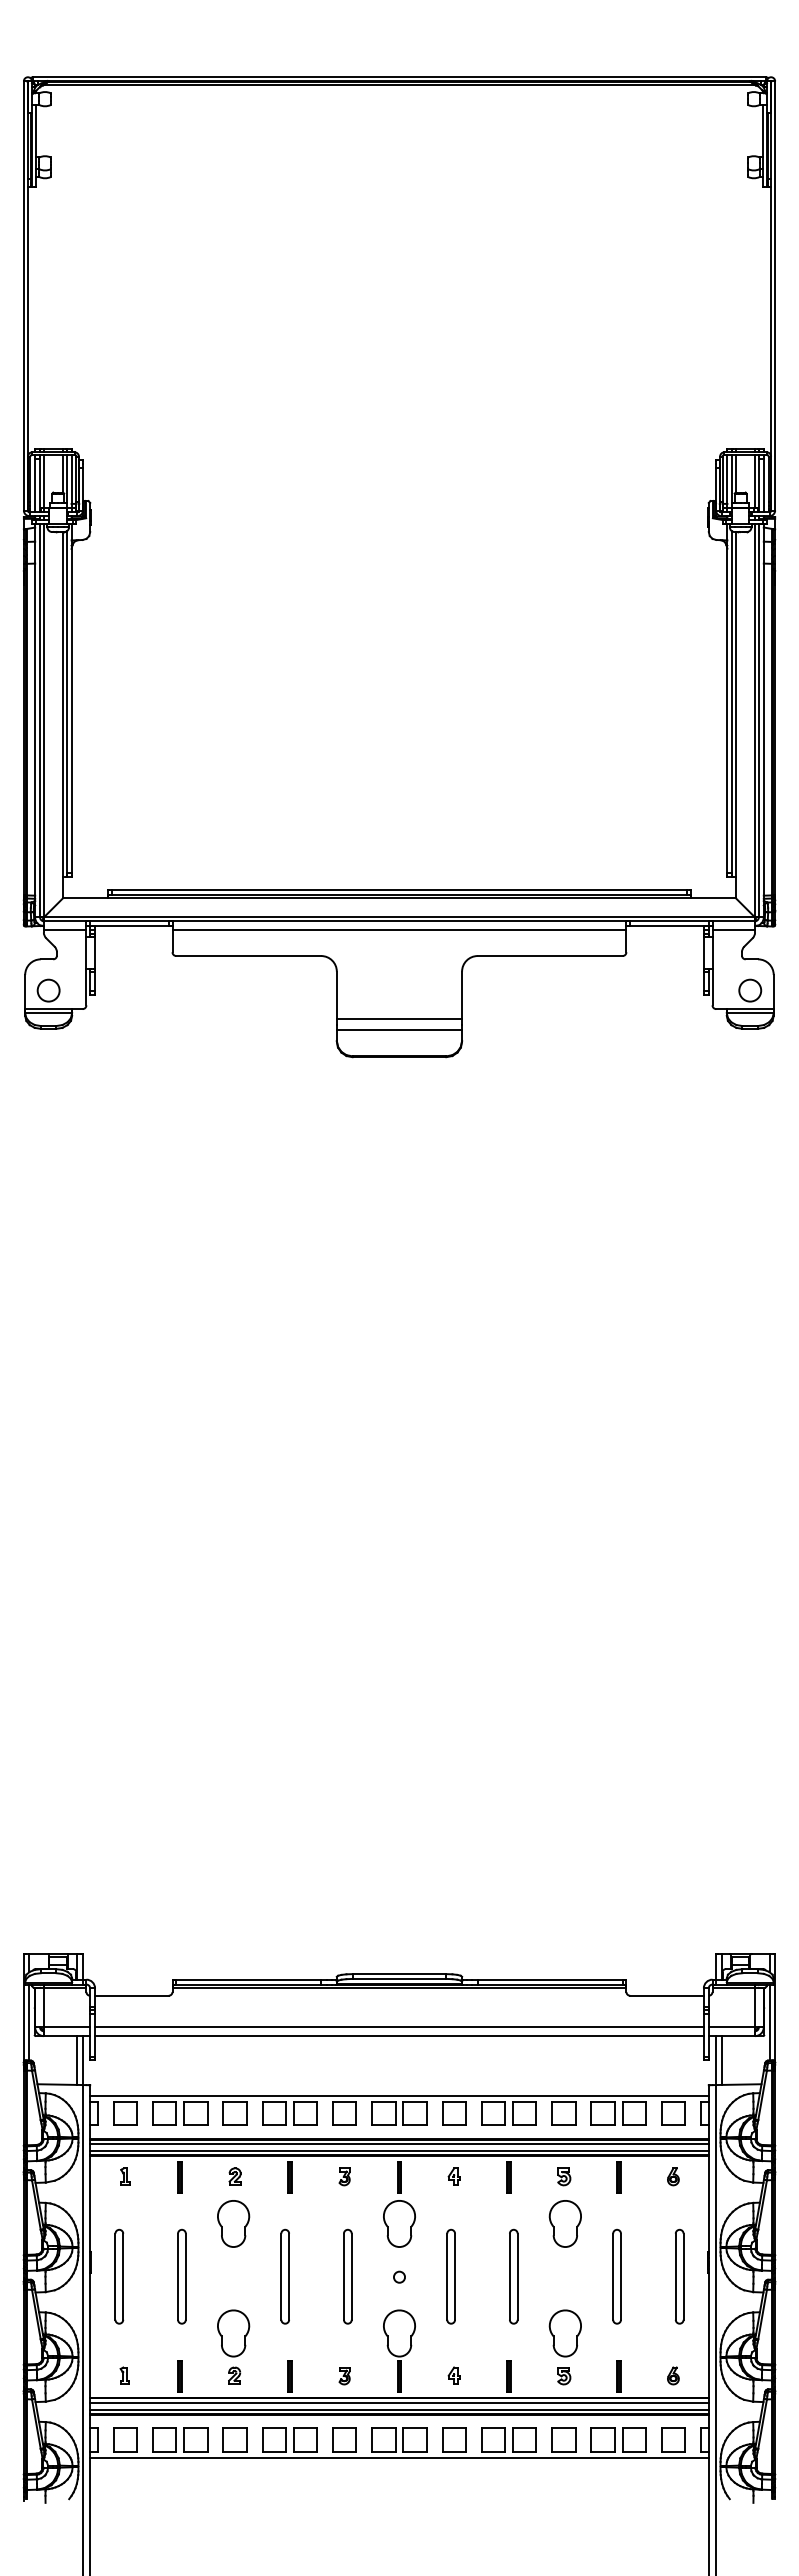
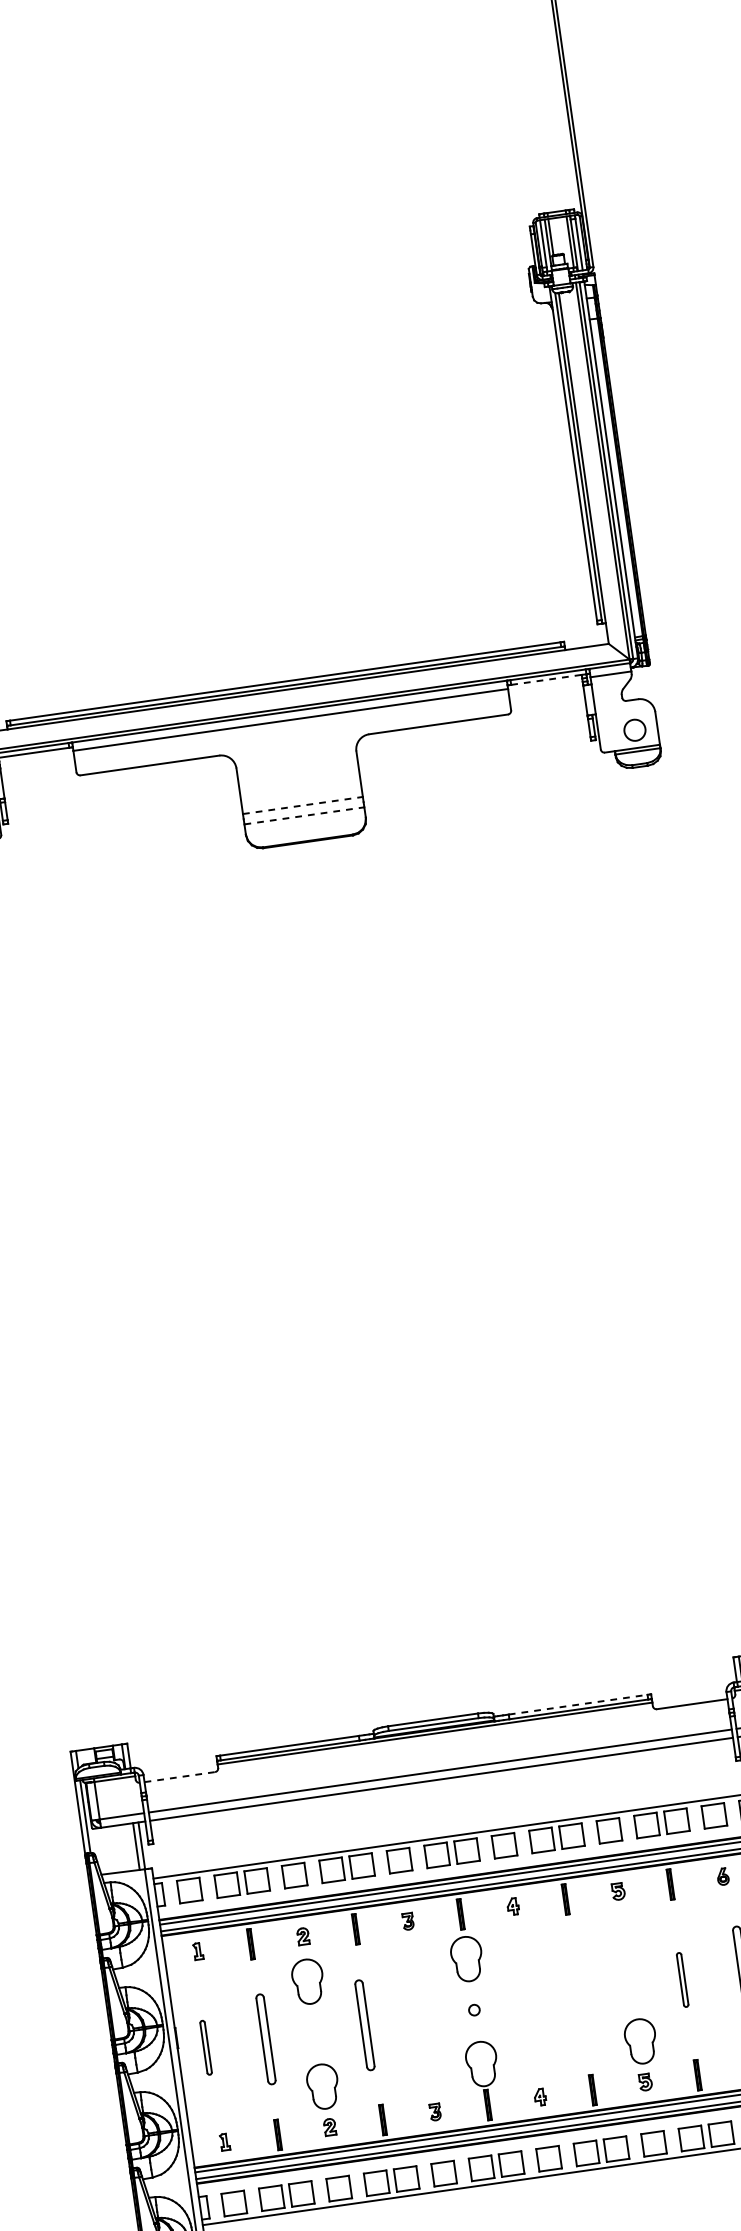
line: (669, 926) -> (548, 679), solid -> dashed
line: (399, 1019) -> (303, 805), solid -> dashed
line: (399, 1030) -> (304, 816), solid -> dashed
line: (550, 1979) -> (578, 1704), solid -> dashed
line: (131, 1995) -> (179, 1776), solid -> dashed
part: (564, 2223) -> (625, 1936), removed
part: (119, 2276) -> (206, 2047), size x0.6
part: (347, 2276) -> (424, 2016), removed
part: (450, 2276) -> (523, 2002), removed
part: (513, 2276) -> (583, 1993), removed
part: (616, 2276) -> (682, 1979), size x0.6

